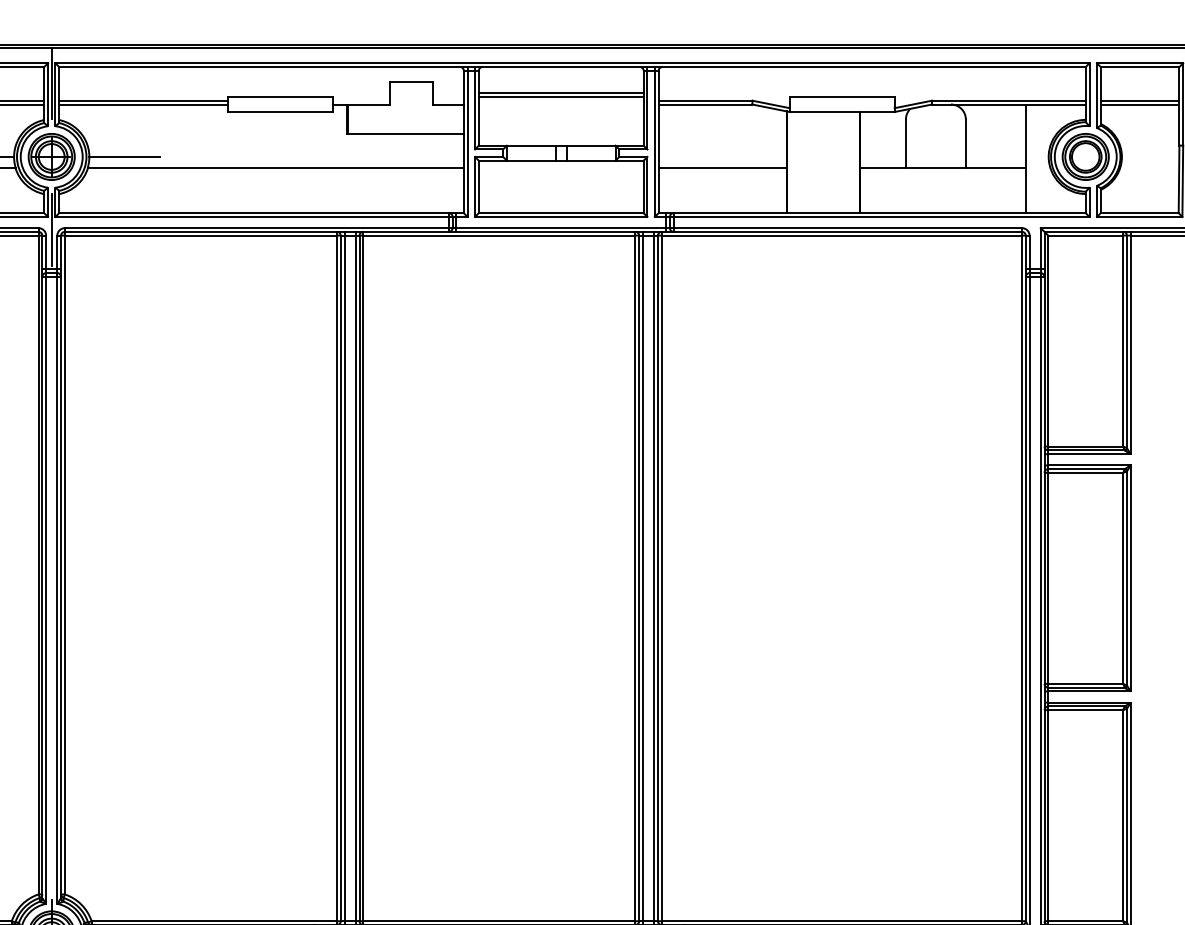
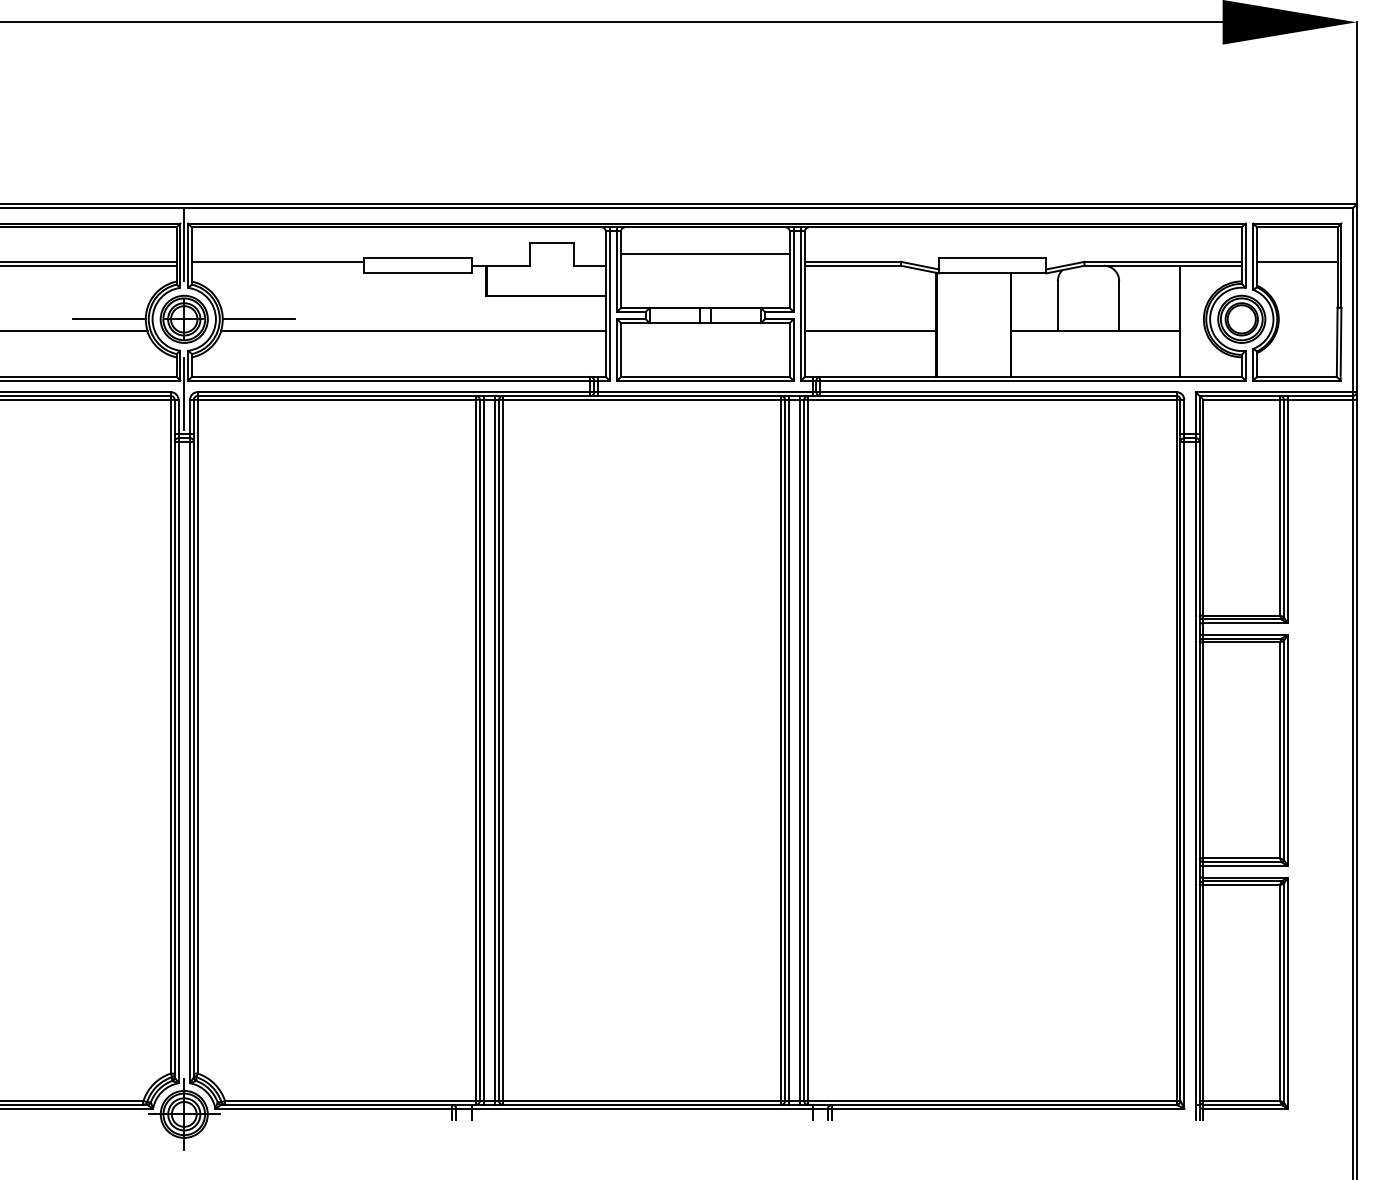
line: (561, 97) -> (705, 258), removed
line: (142, 104) -> (277, 265), removed
line: (1140, 104) -> (1297, 265), removed

